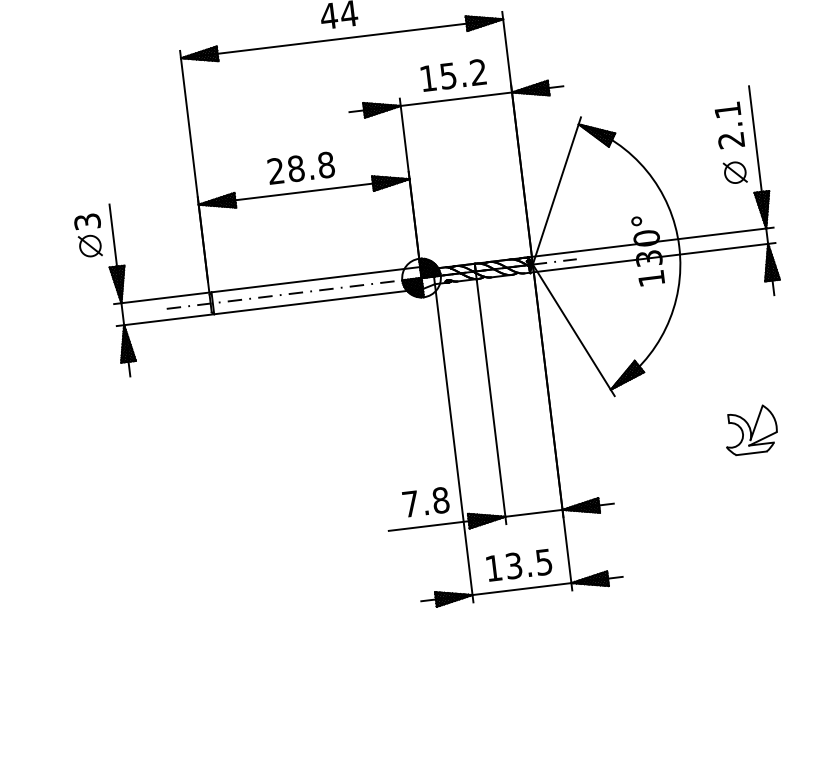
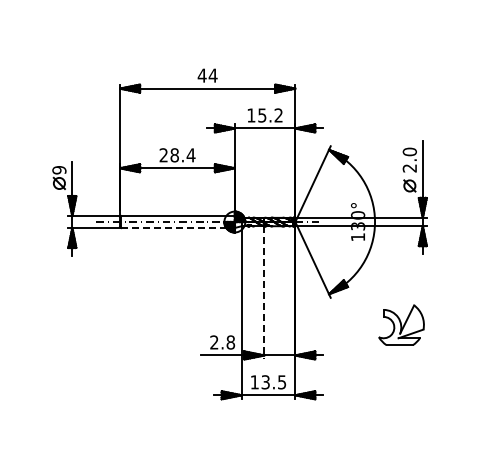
text: (727, 109) -> (409, 151), 2.1 -> 2.0
text: (325, 165) -> (190, 155), 28.8 -> 28.4
text: (87, 222) -> (59, 170), 3 -> 9
line: (319, 302) -> (178, 228), solid -> dashed
line: (491, 400) -> (264, 292), solid -> dashed
part: (750, 429) -> (401, 324), size x1.6
text: (410, 504) -> (214, 342), 7.8 -> 2.8

